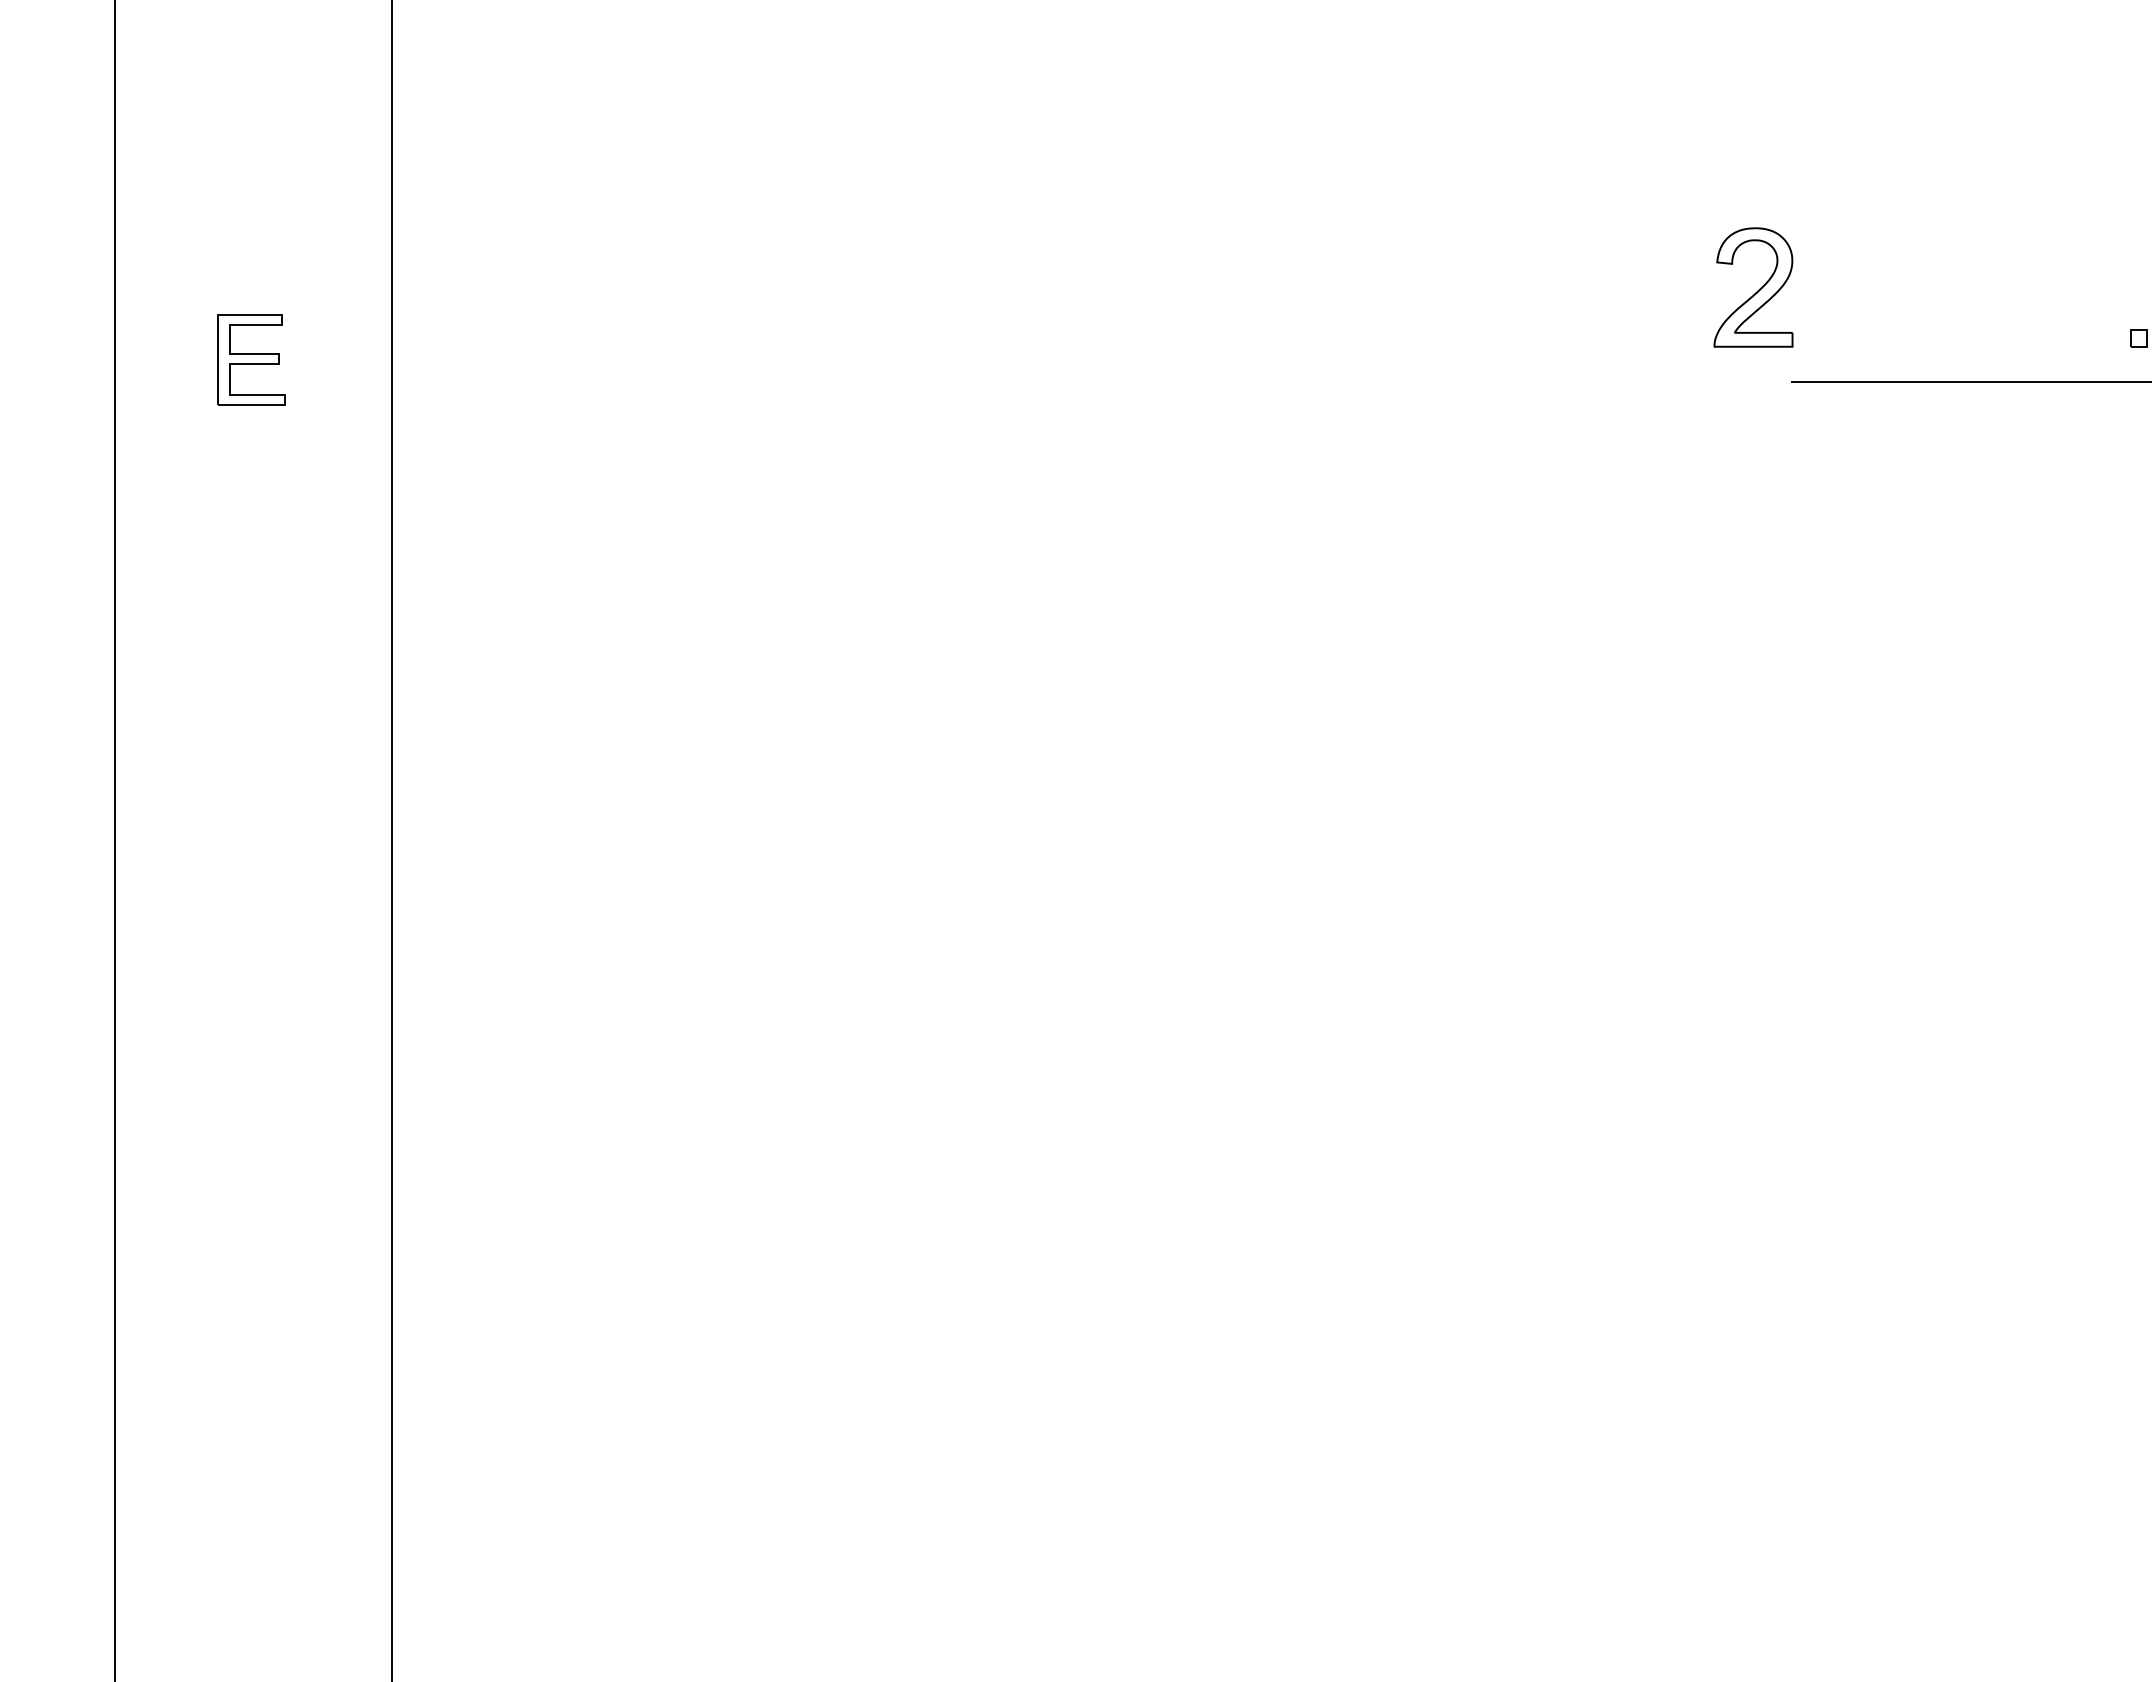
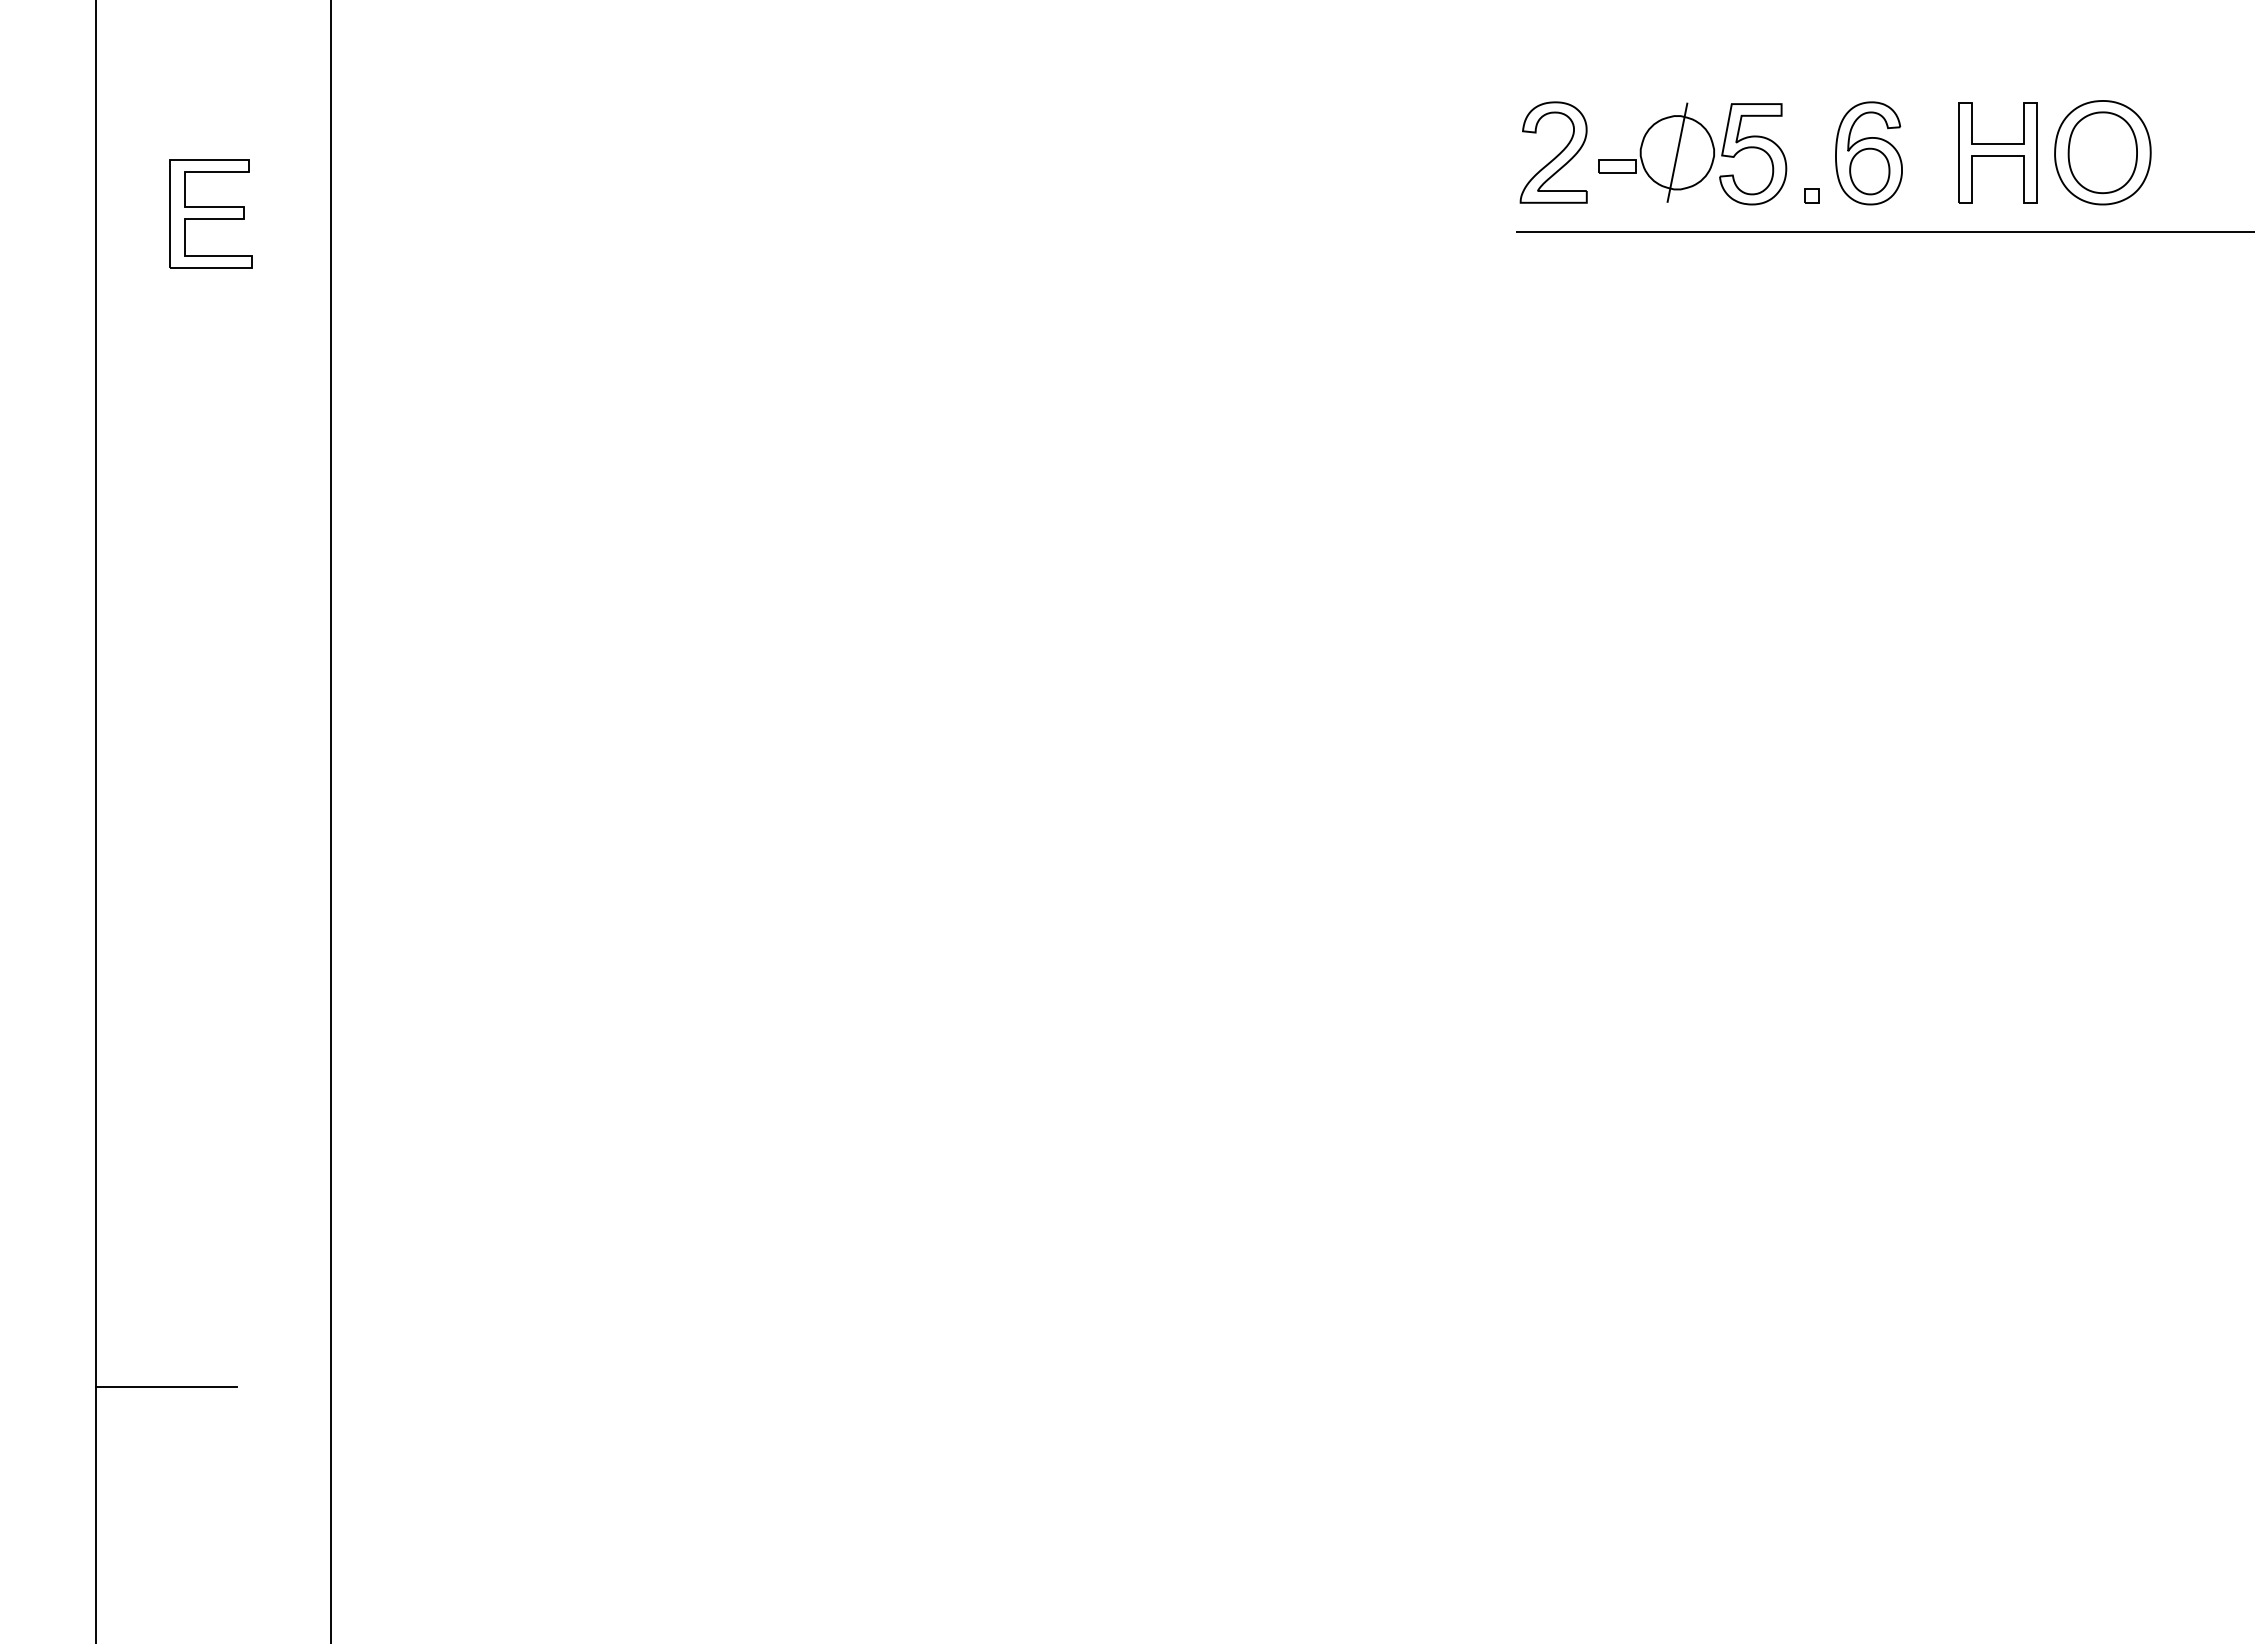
part: (1753, 287) -> (1553, 152), moved
part: (1998, 288) -> (1692, 153), added
part: (250, 359) -> (210, 213), size x1.43

